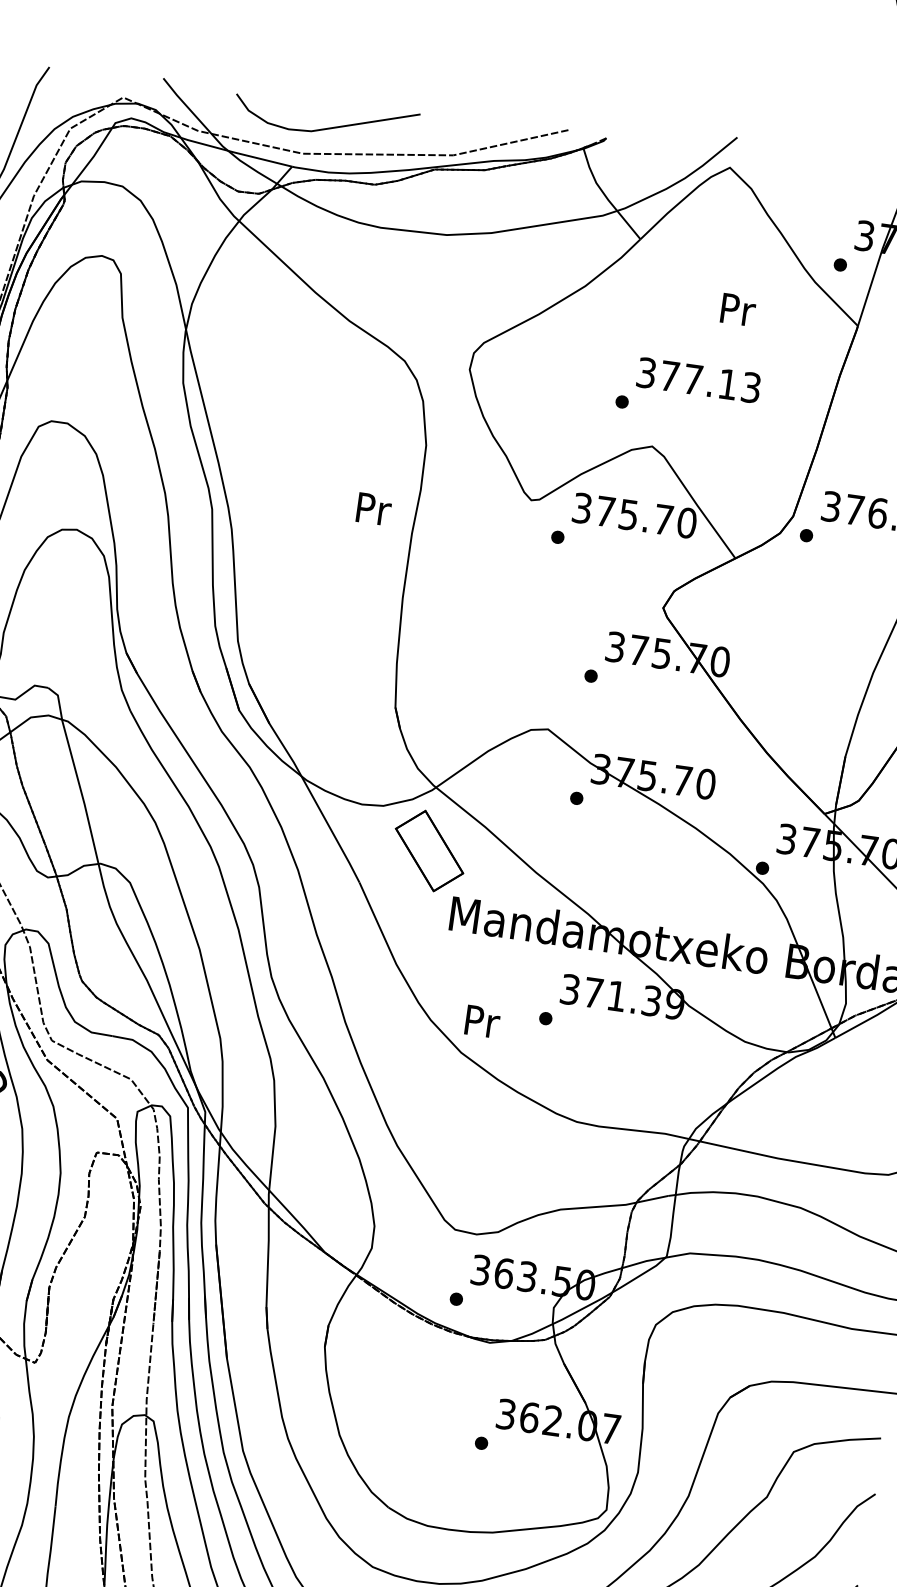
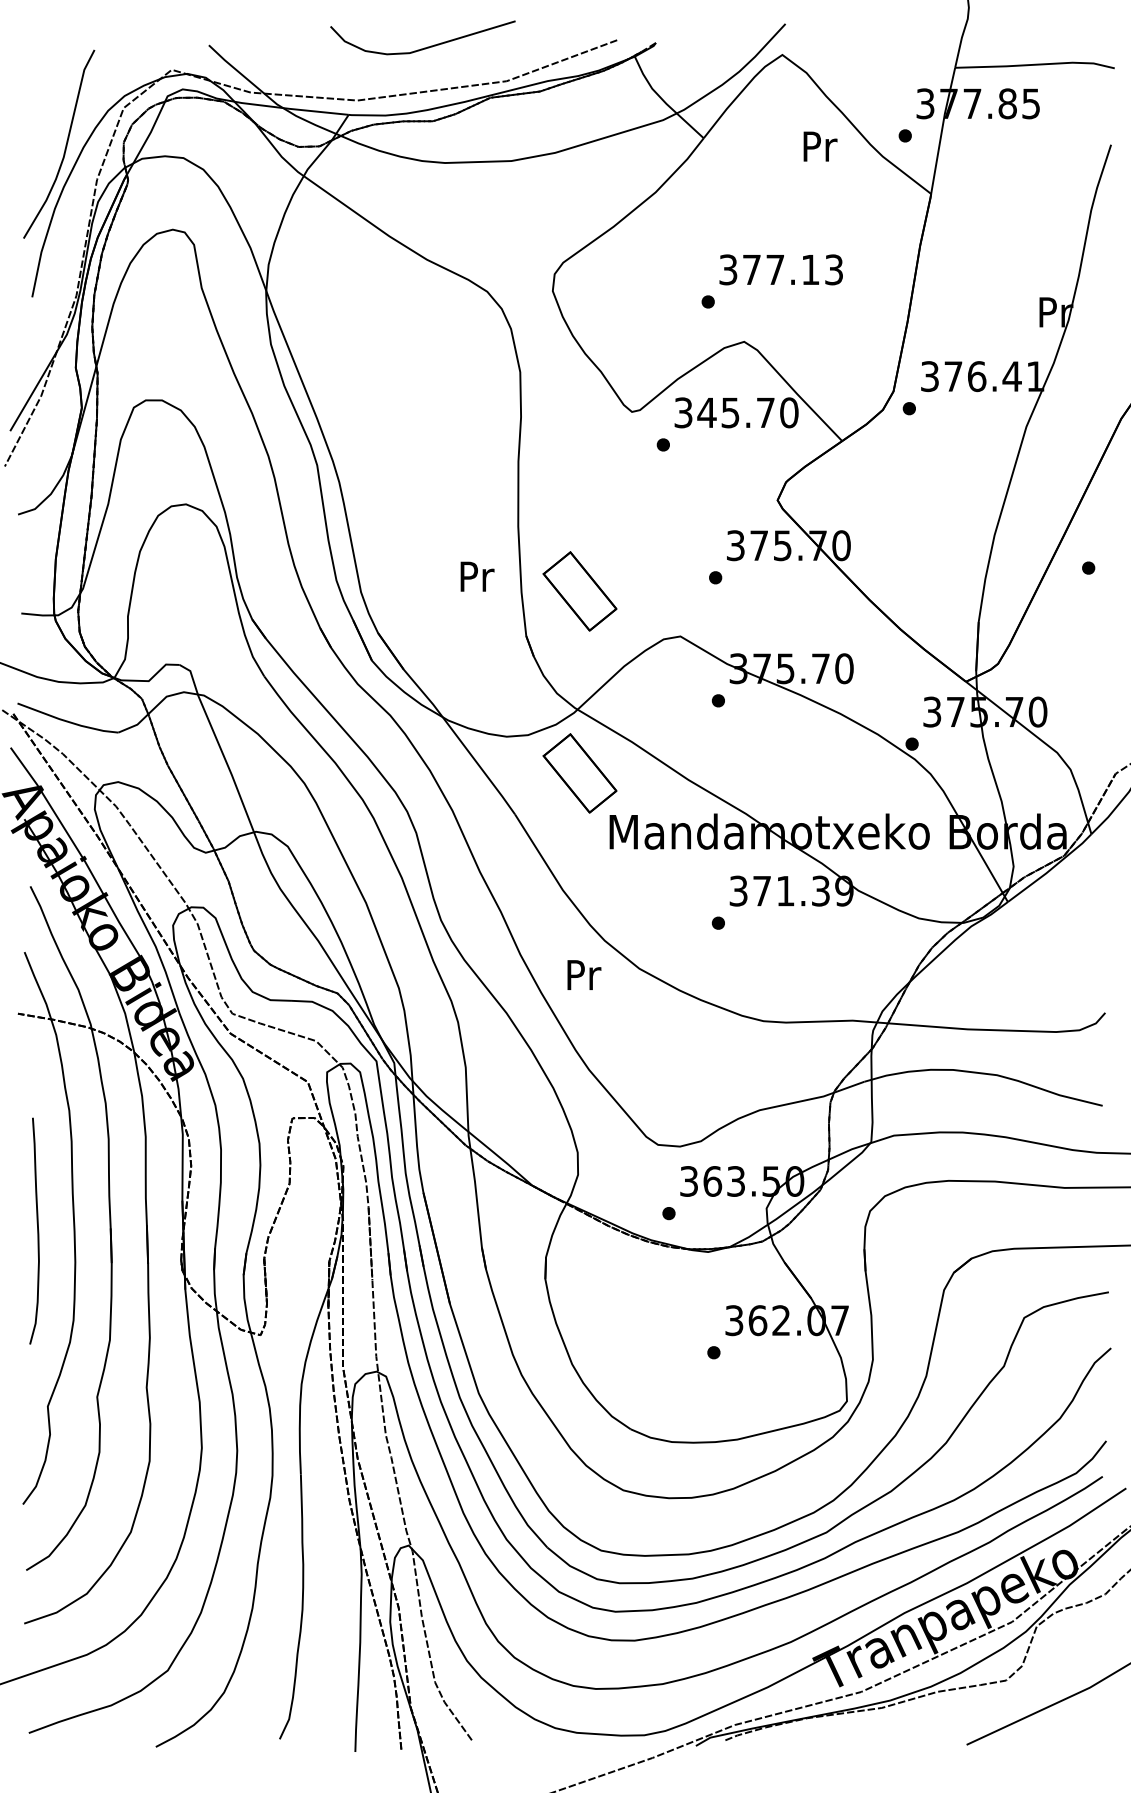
curve: (326, 127) -> (424, 47), moved
text: (738, 309) -> (820, 146), moved
text: (374, 509) -> (477, 576), moved
text: (605, 511) -> (706, 412), 375.70 -> 345.70
part: (454, 670) -> (579, 591), added
text: (482, 1021) -> (584, 974), moved

